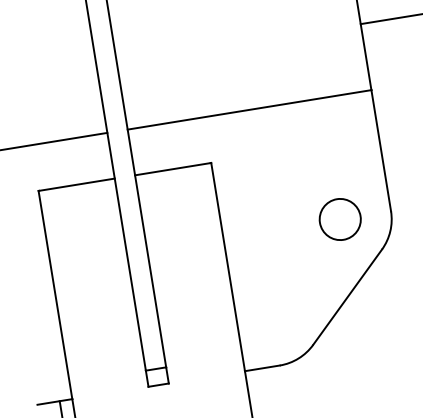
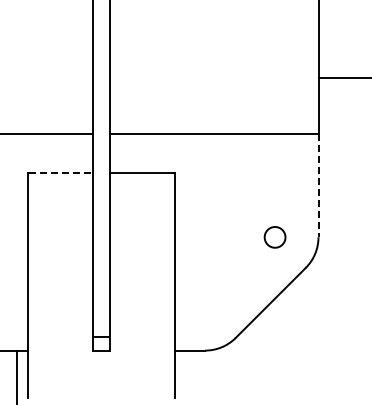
line: (381, 150) -> (318, 185), solid -> dashed
line: (77, 184) -> (61, 172), solid -> dashed
circle: (339, 219) -> (274, 237), size x0.6

